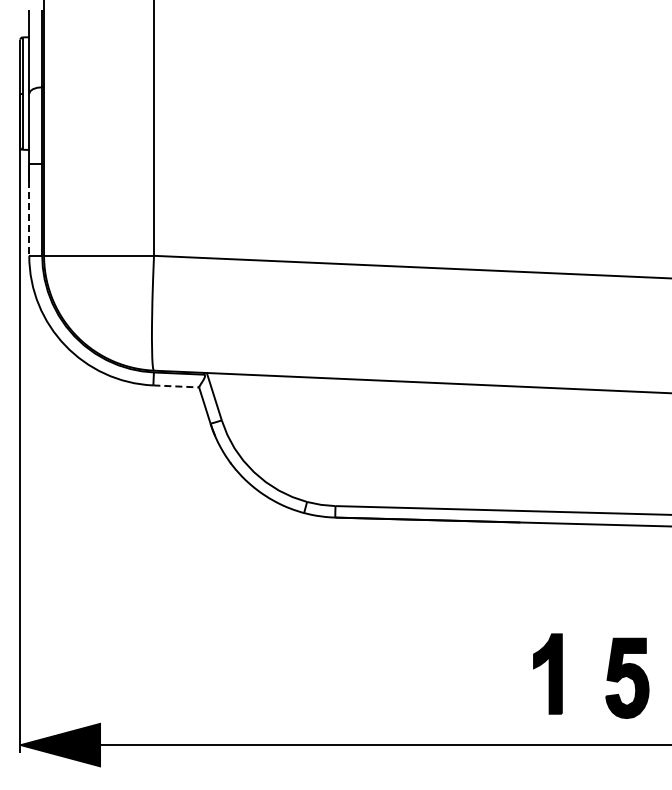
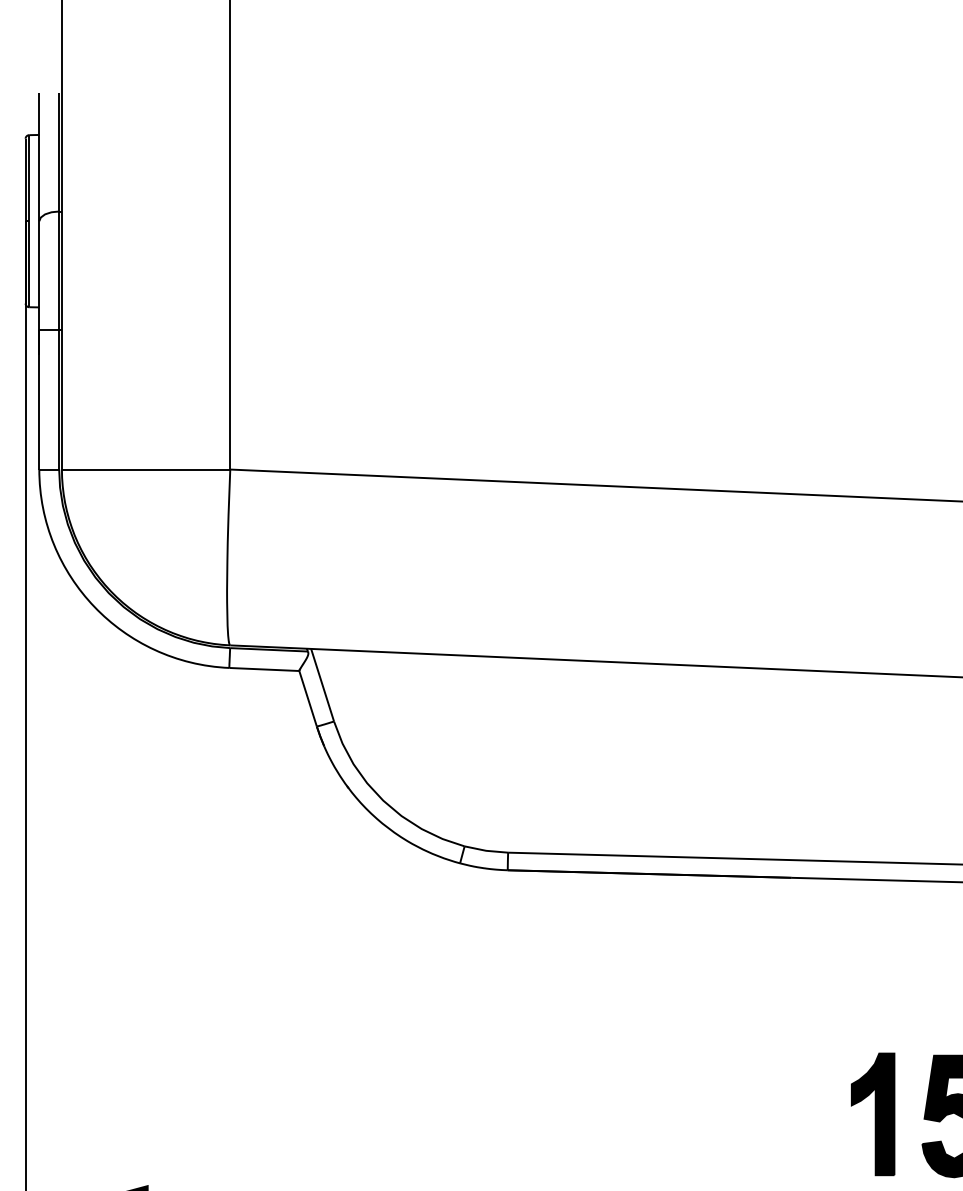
line: (29, 218) -> (39, 412), dashed -> solid
line: (176, 386) -> (264, 669), dashed -> solid
part: (547, 673) -> (872, 1113), moved

